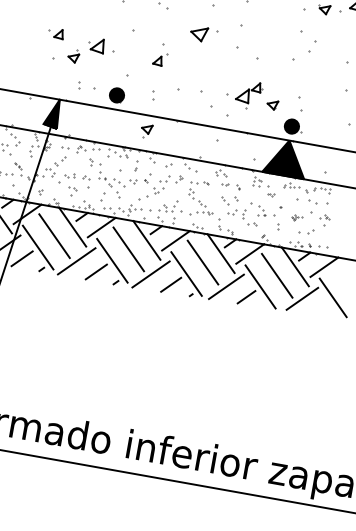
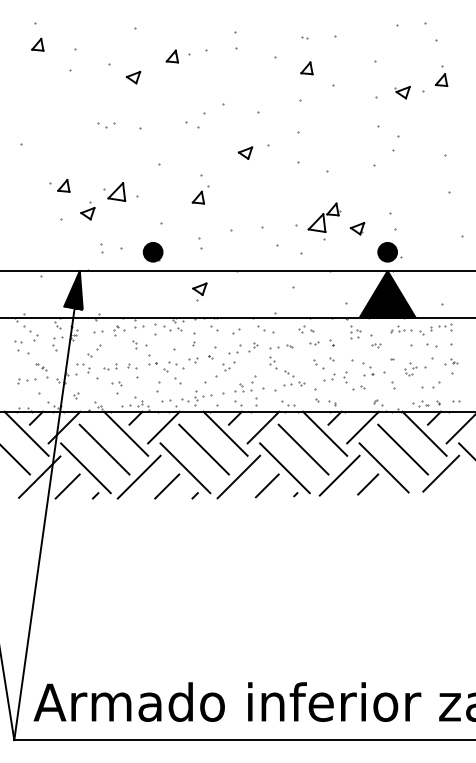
part: (199, 33) -> (245, 152), size x0.62
part: (297, 217) -> (415, 369), size x1.67
part: (323, 247) -> (456, 401), size x0.62

